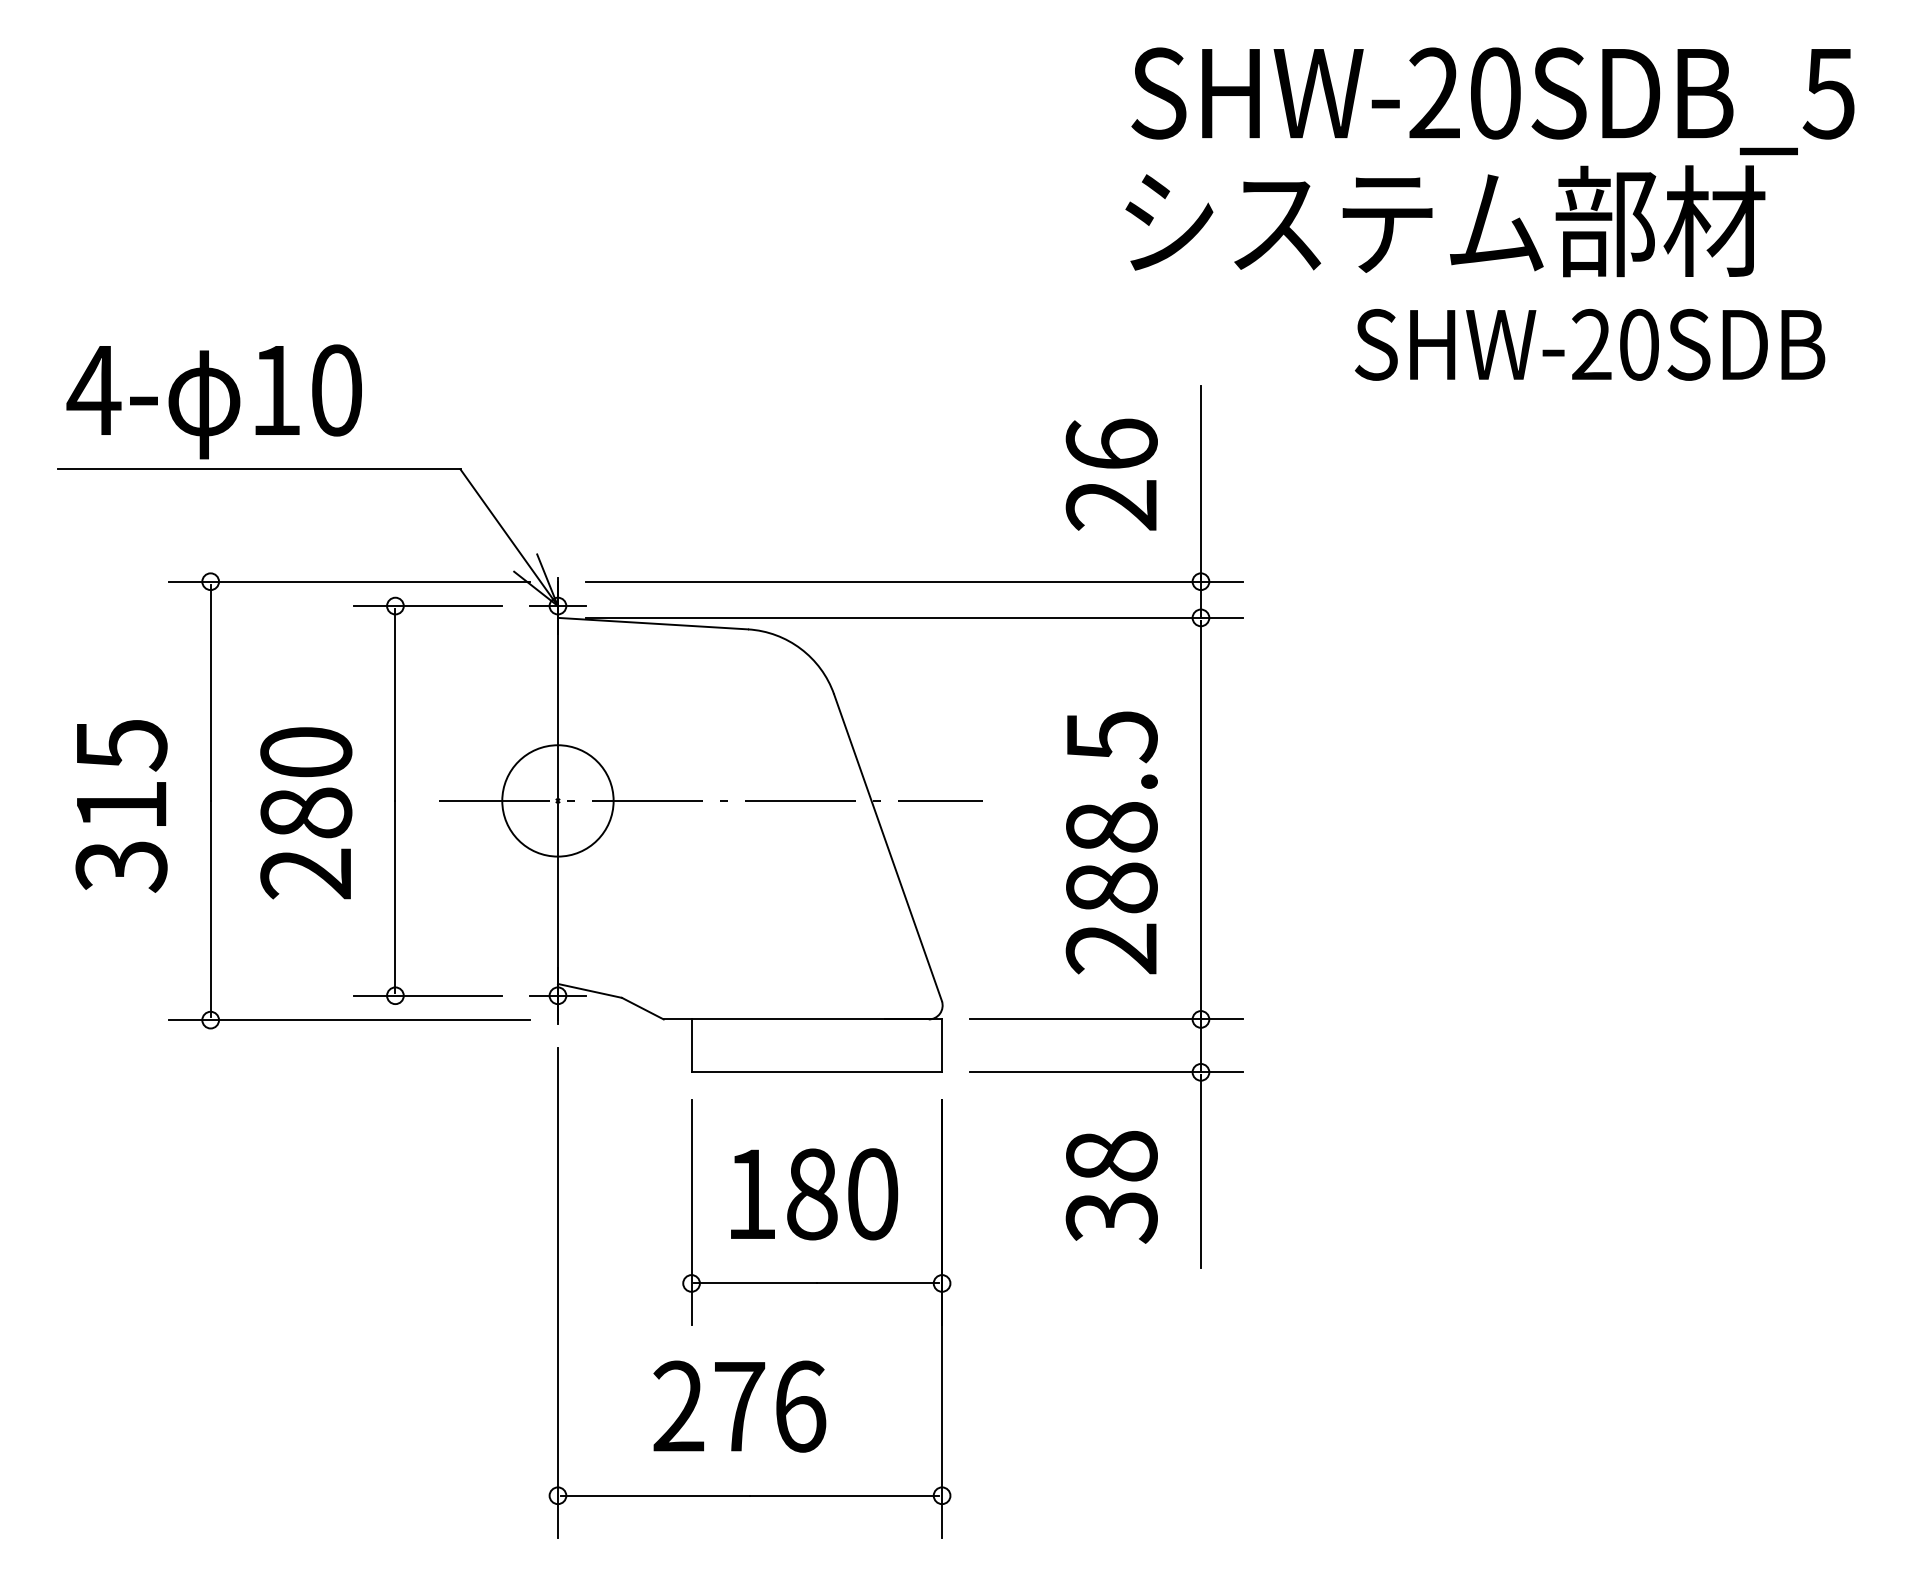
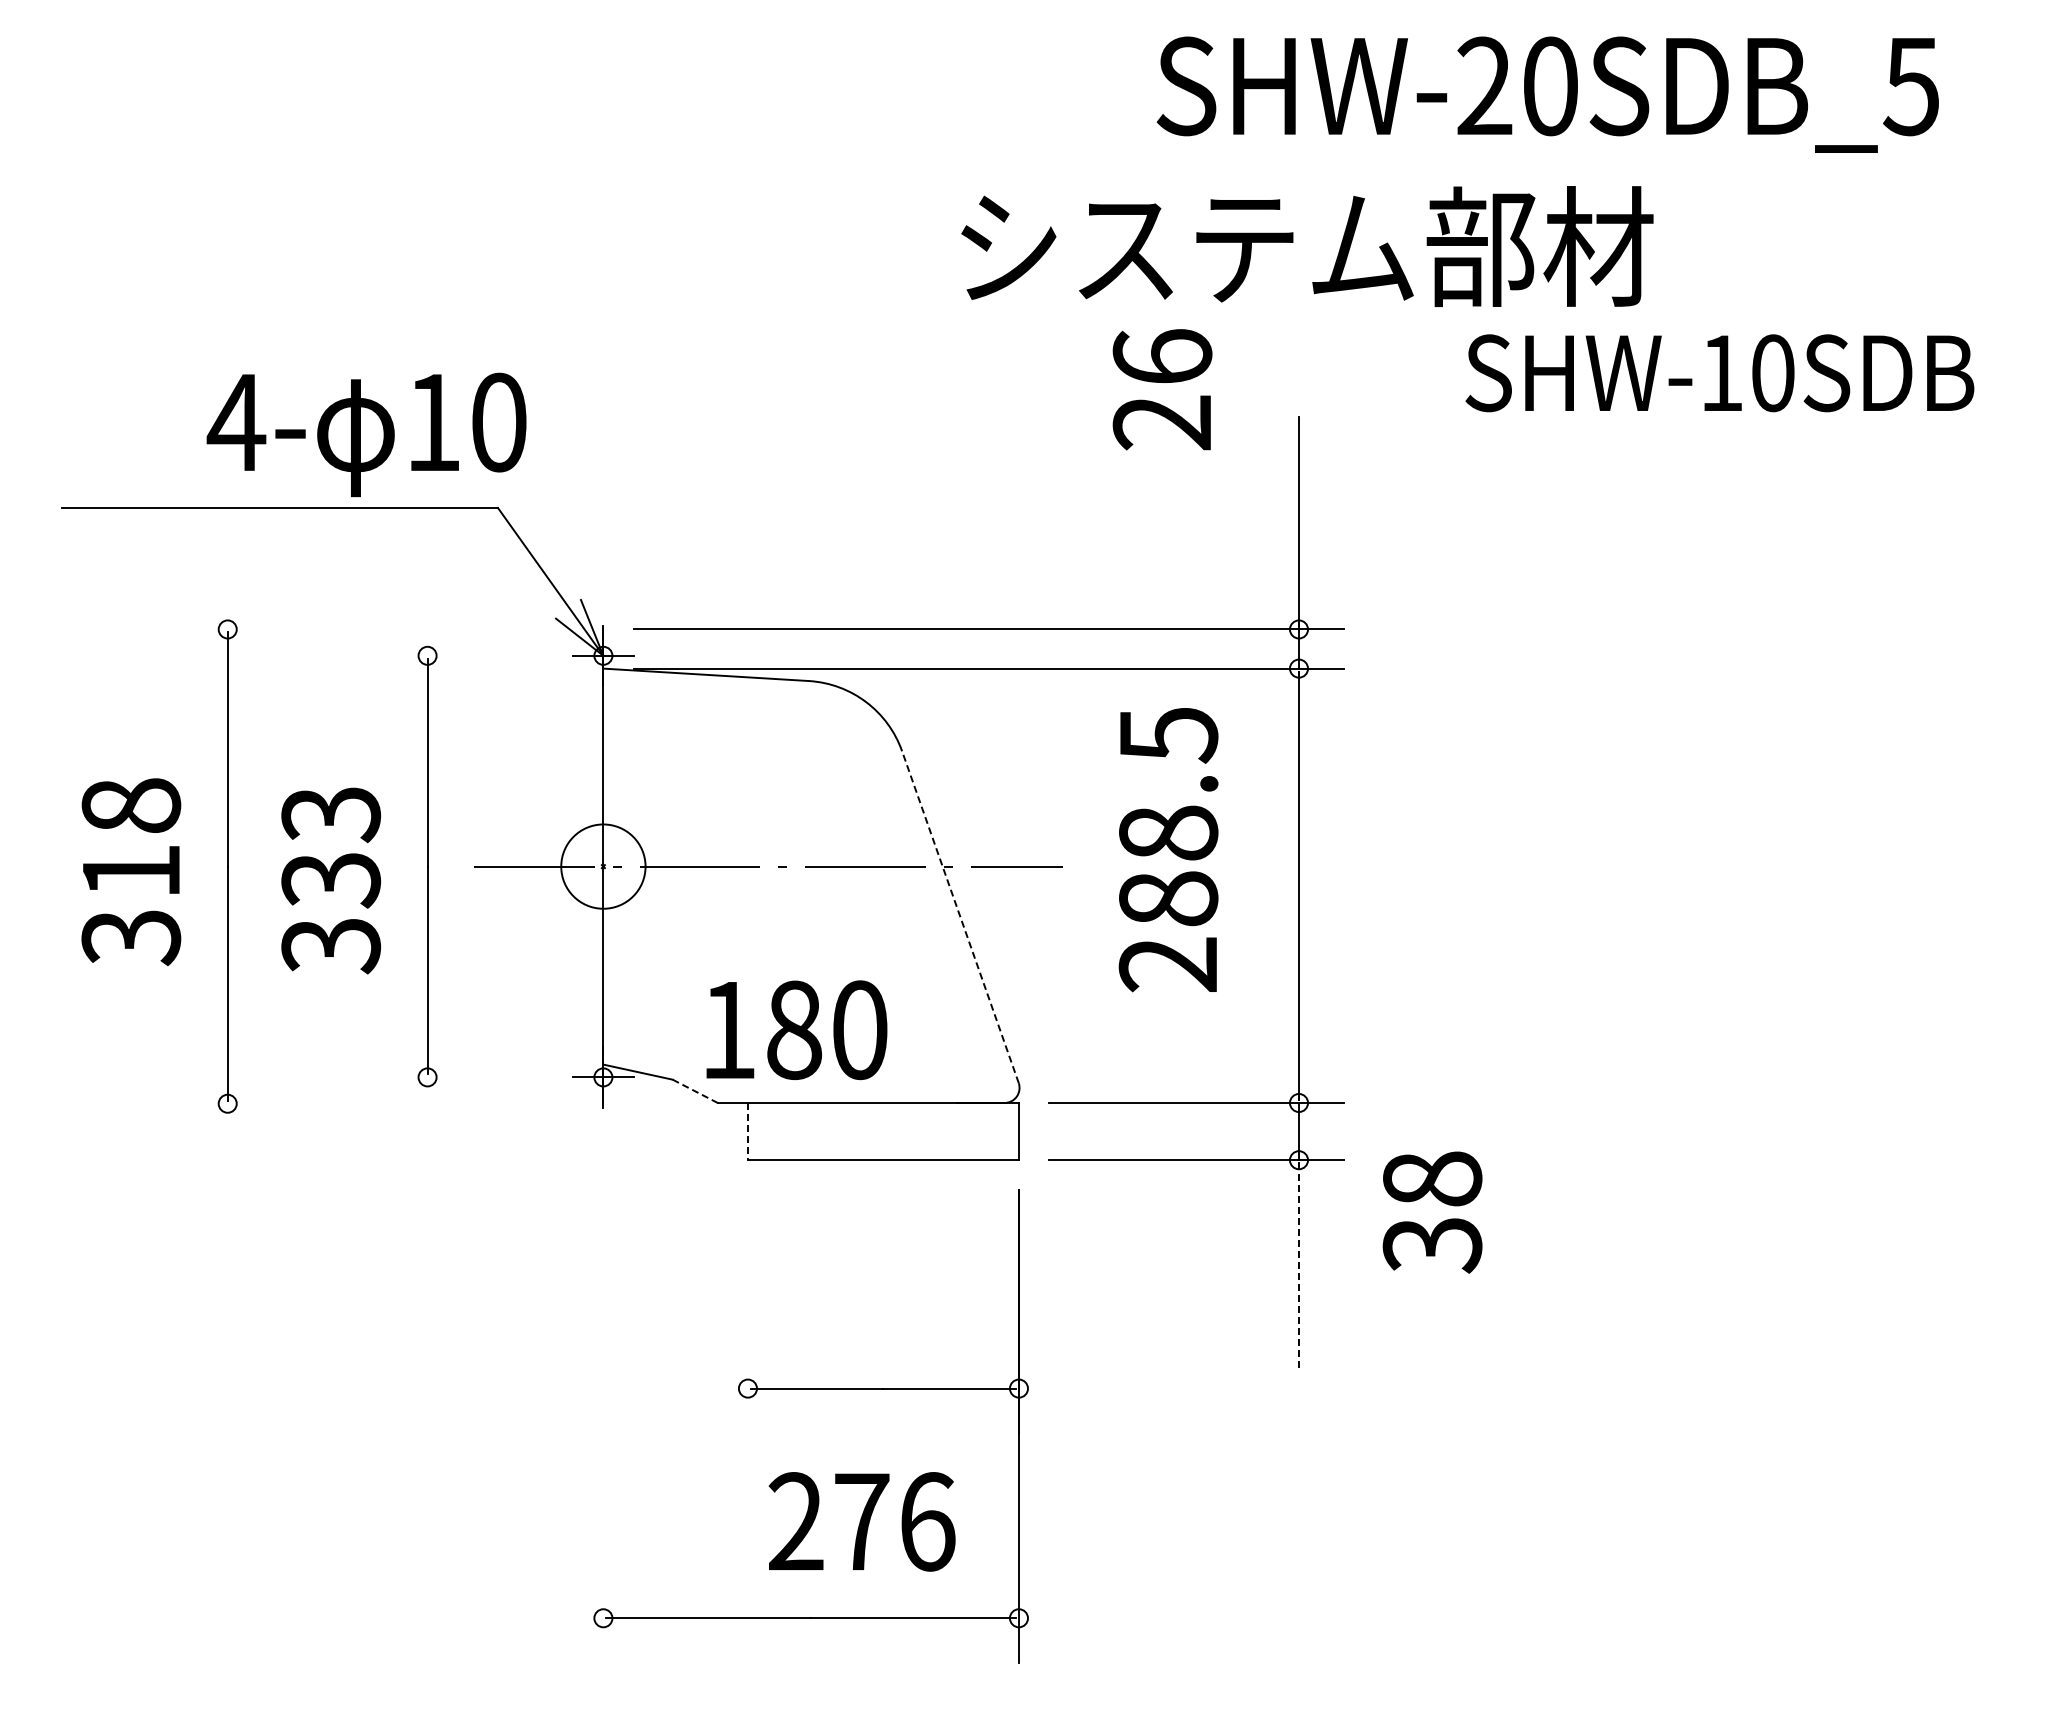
text: (1492, 101) -> (1547, 94), moved
text: (1445, 221) -> (1307, 246), moved
text: (1591, 344) -> (1721, 372), SHW-20SDB -> SHW-10SDB
text: (214, 401) -> (366, 434), moved
text: (1111, 474) -> (1162, 389), moved
line: (349, 581) -> (377, 629), removed
line: (427, 605) -> (462, 655), removed
text: (121, 745) -> (131, 806), 315 -> 318
circle: (558, 800) -> (603, 866), size x0.7
text: (306, 813) -> (331, 880), 280 -> 333
text: (1111, 843) -> (1168, 850), moved
line: (888, 847) -> (960, 917), solid -> dashed
line: (427, 995) -> (462, 1077), removed
line: (643, 1008) -> (695, 1091), solid -> dashed
line: (349, 1019) -> (377, 1103), removed
line: (691, 1045) -> (747, 1131), solid -> dashed
line: (1200, 1172) -> (1298, 1268), solid -> dashed
text: (1111, 1187) -> (1432, 1212), moved
text: (814, 1194) -> (796, 1030), moved
line: (691, 1212) -> (747, 1311), removed
line: (558, 1292) -> (603, 1398), removed
text: (739, 1406) -> (861, 1521), moved

